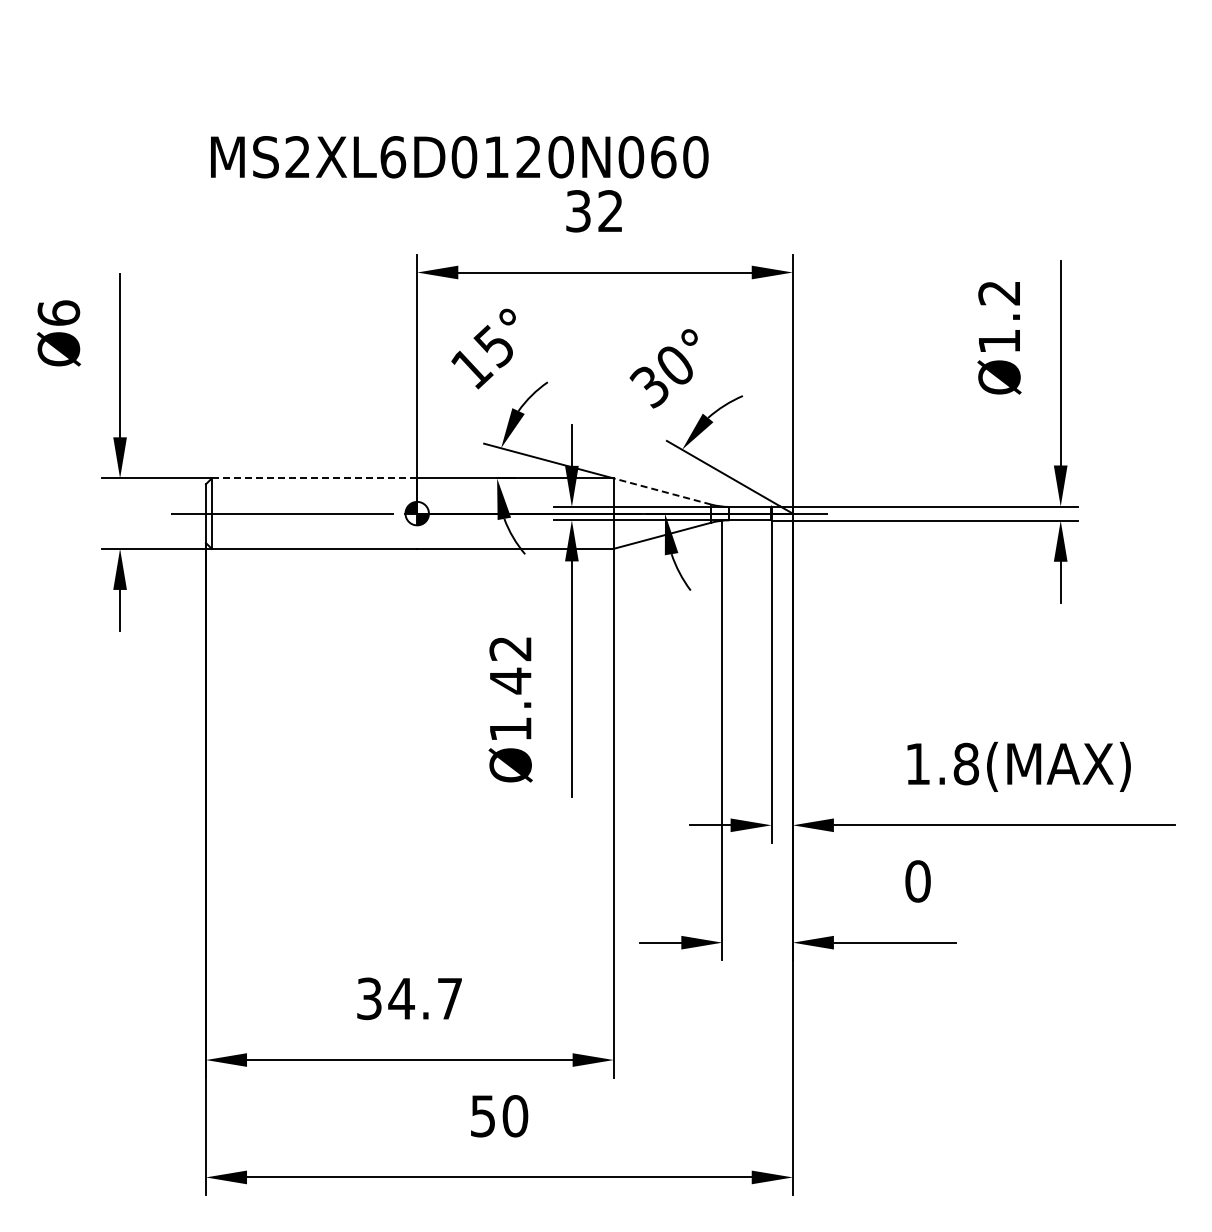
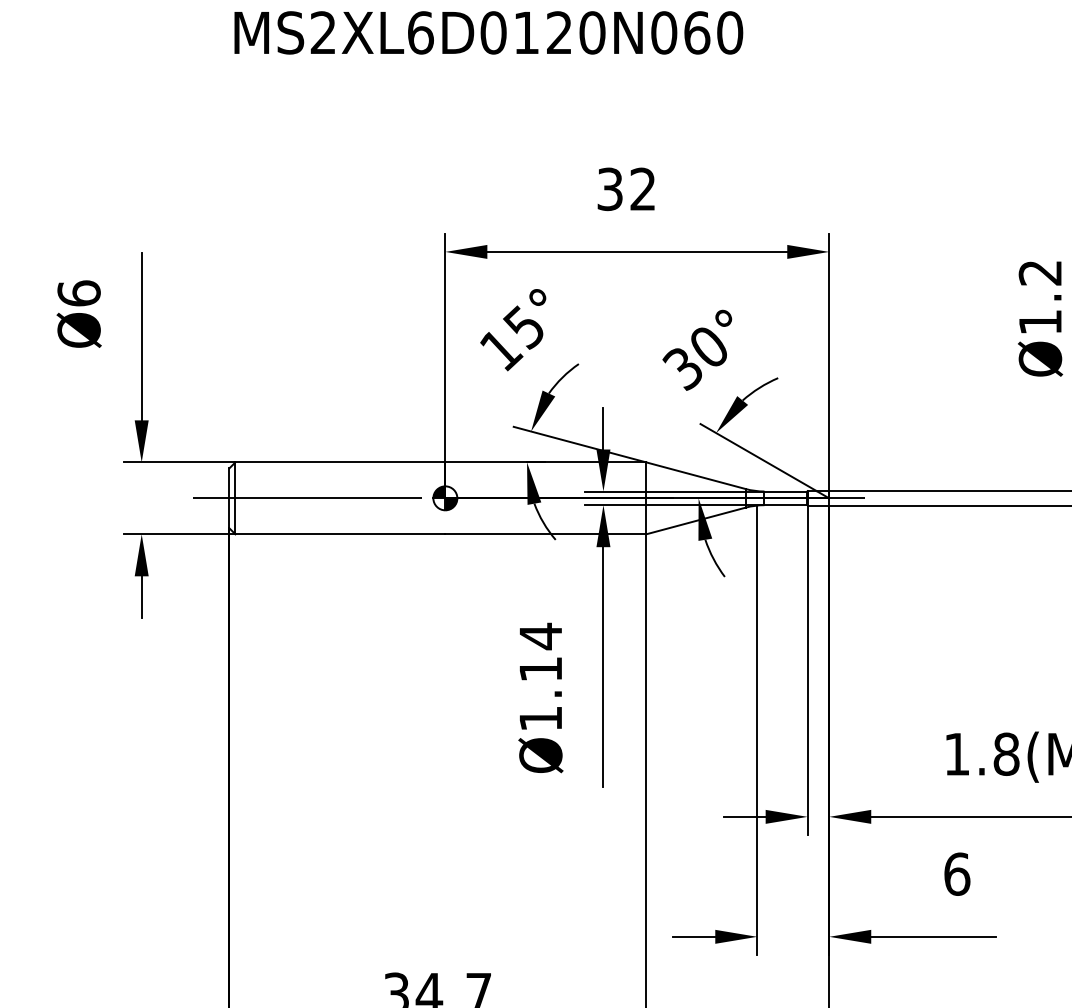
text: (459, 157) -> (488, 33), moved
line: (314, 478) -> (340, 462), dashed -> solid
line: (661, 491) -> (695, 475), dashed -> solid
text: (510, 664) -> (540, 652), Ø1.42 -> Ø1.14
text: (917, 881) -> (956, 874), 0 -> 6

